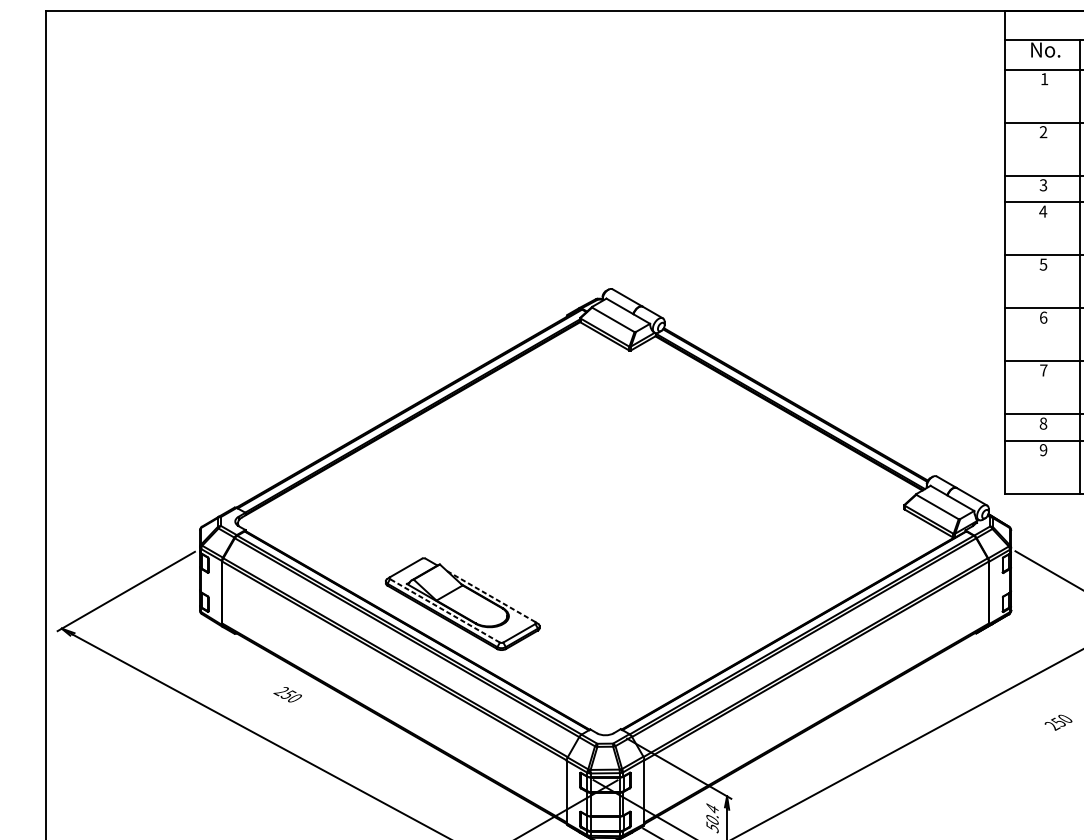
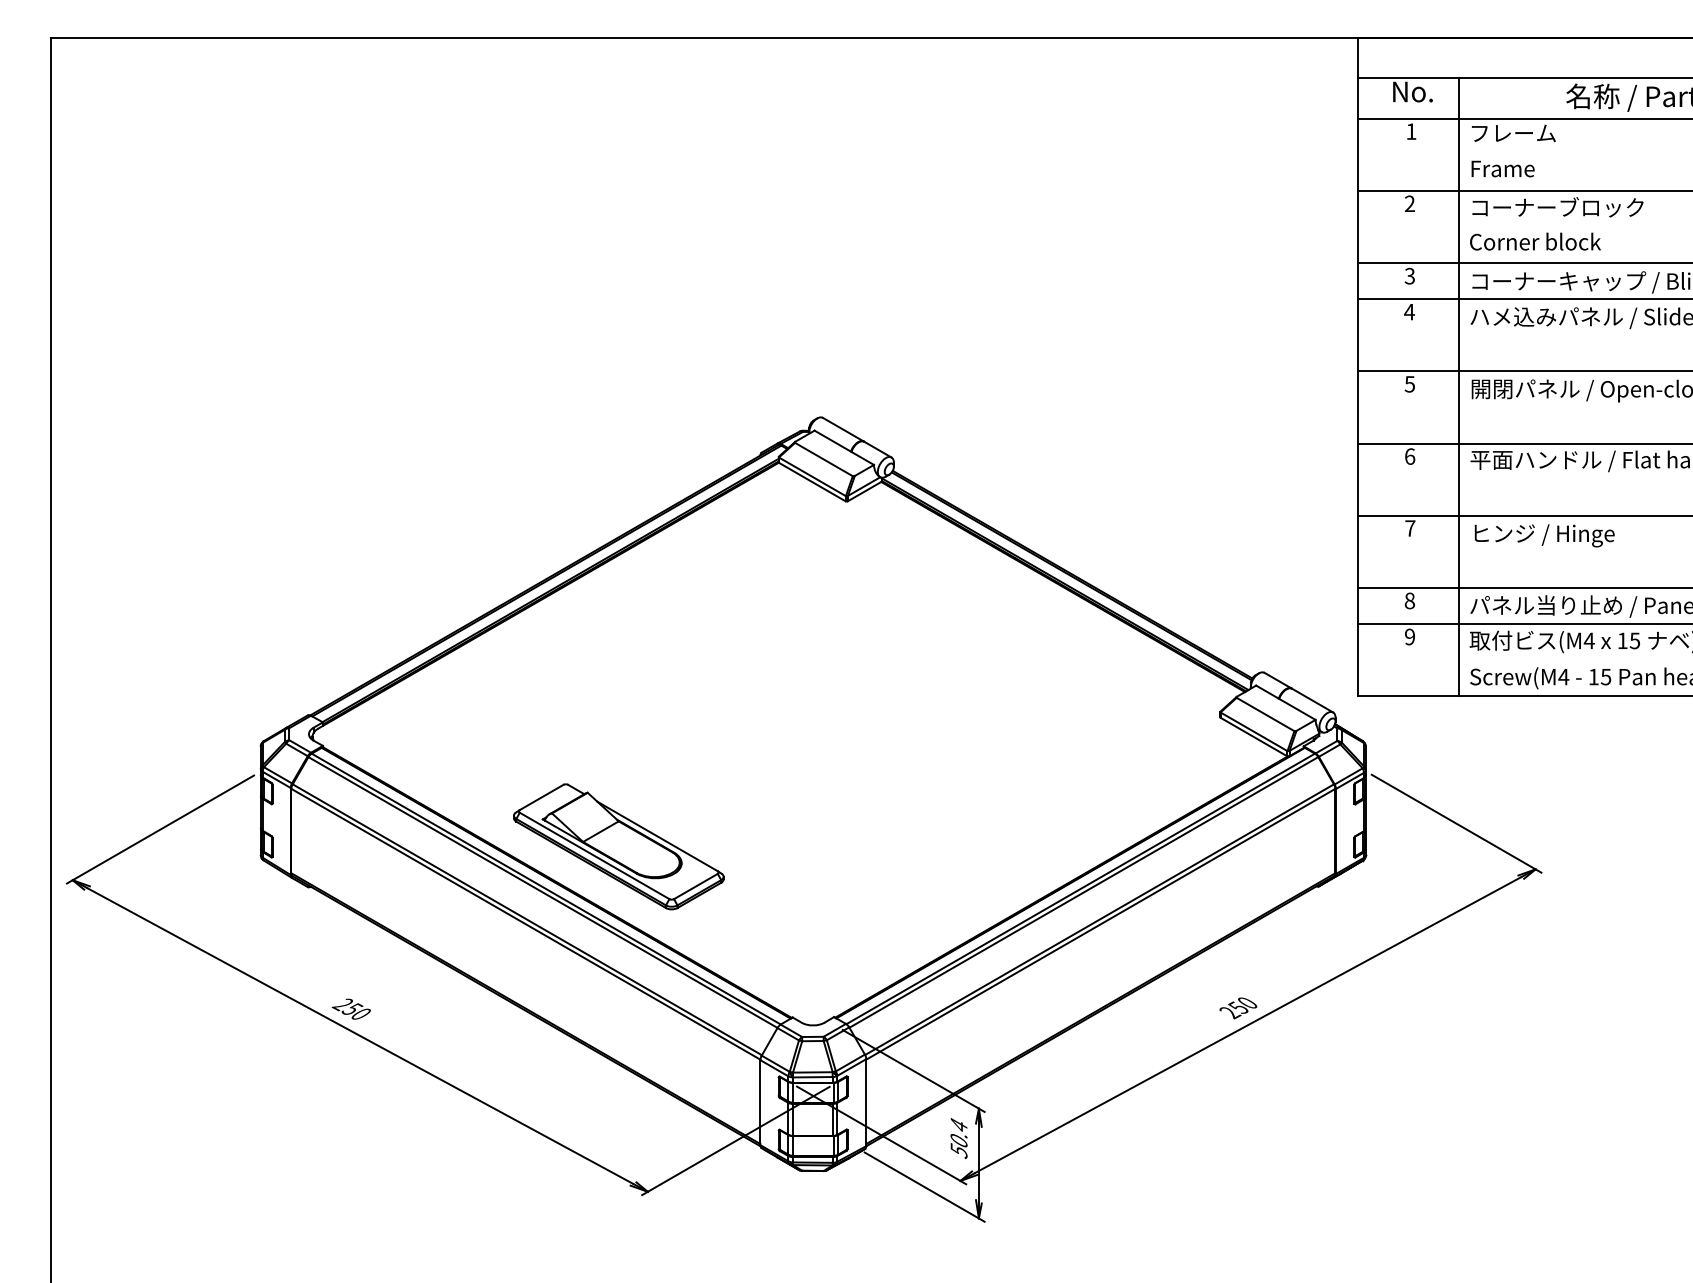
line: (491, 596) -> (658, 836), dashed -> solid
line: (444, 610) -> (594, 855), dashed -> solid
text: (287, 694) -> (350, 1008), moved
text: (1058, 722) -> (1238, 1008), moved

